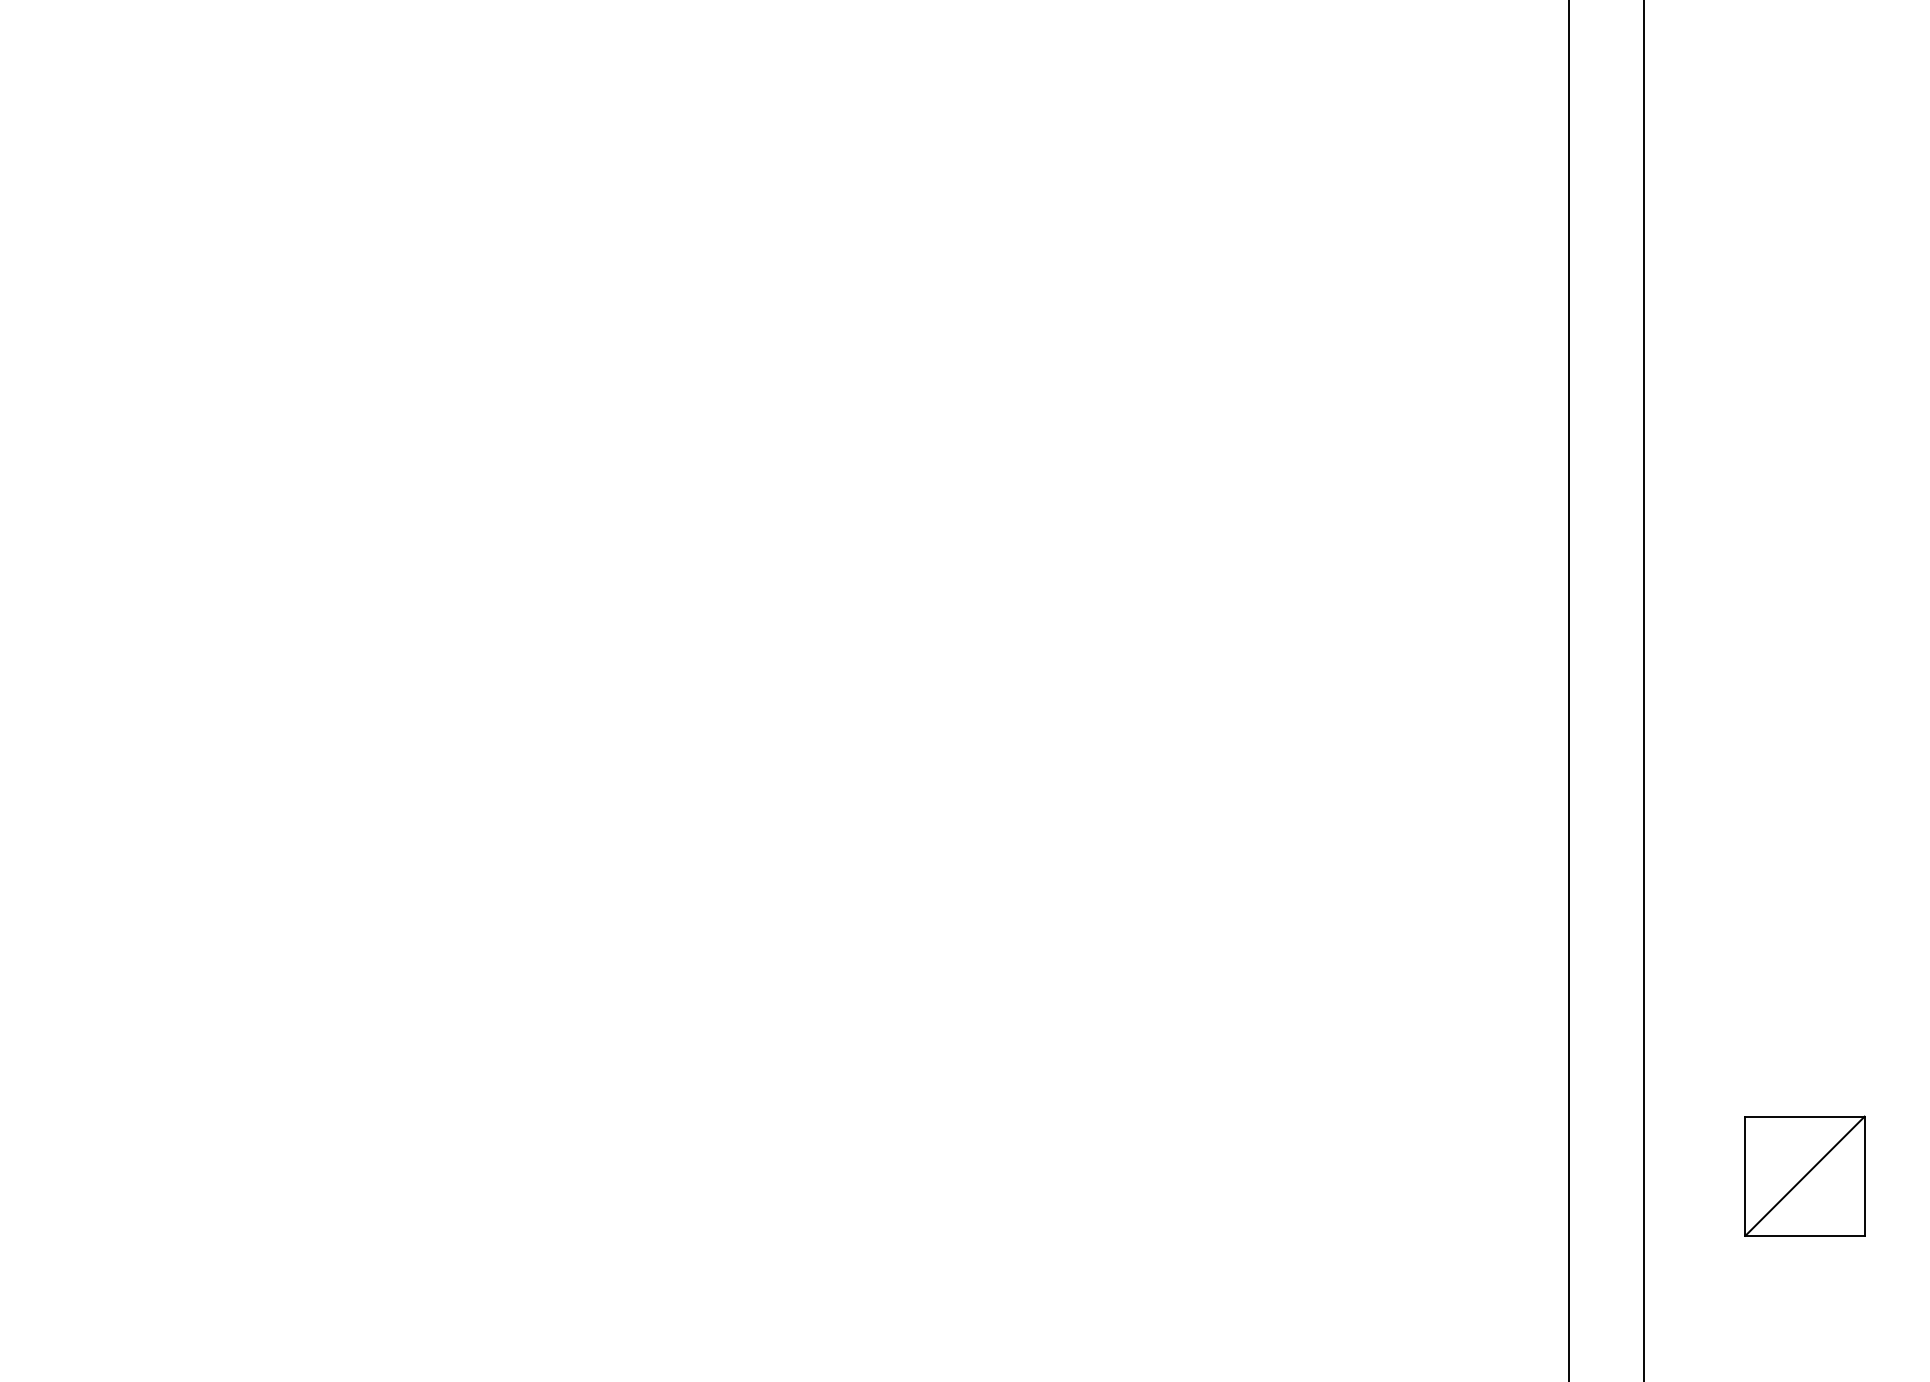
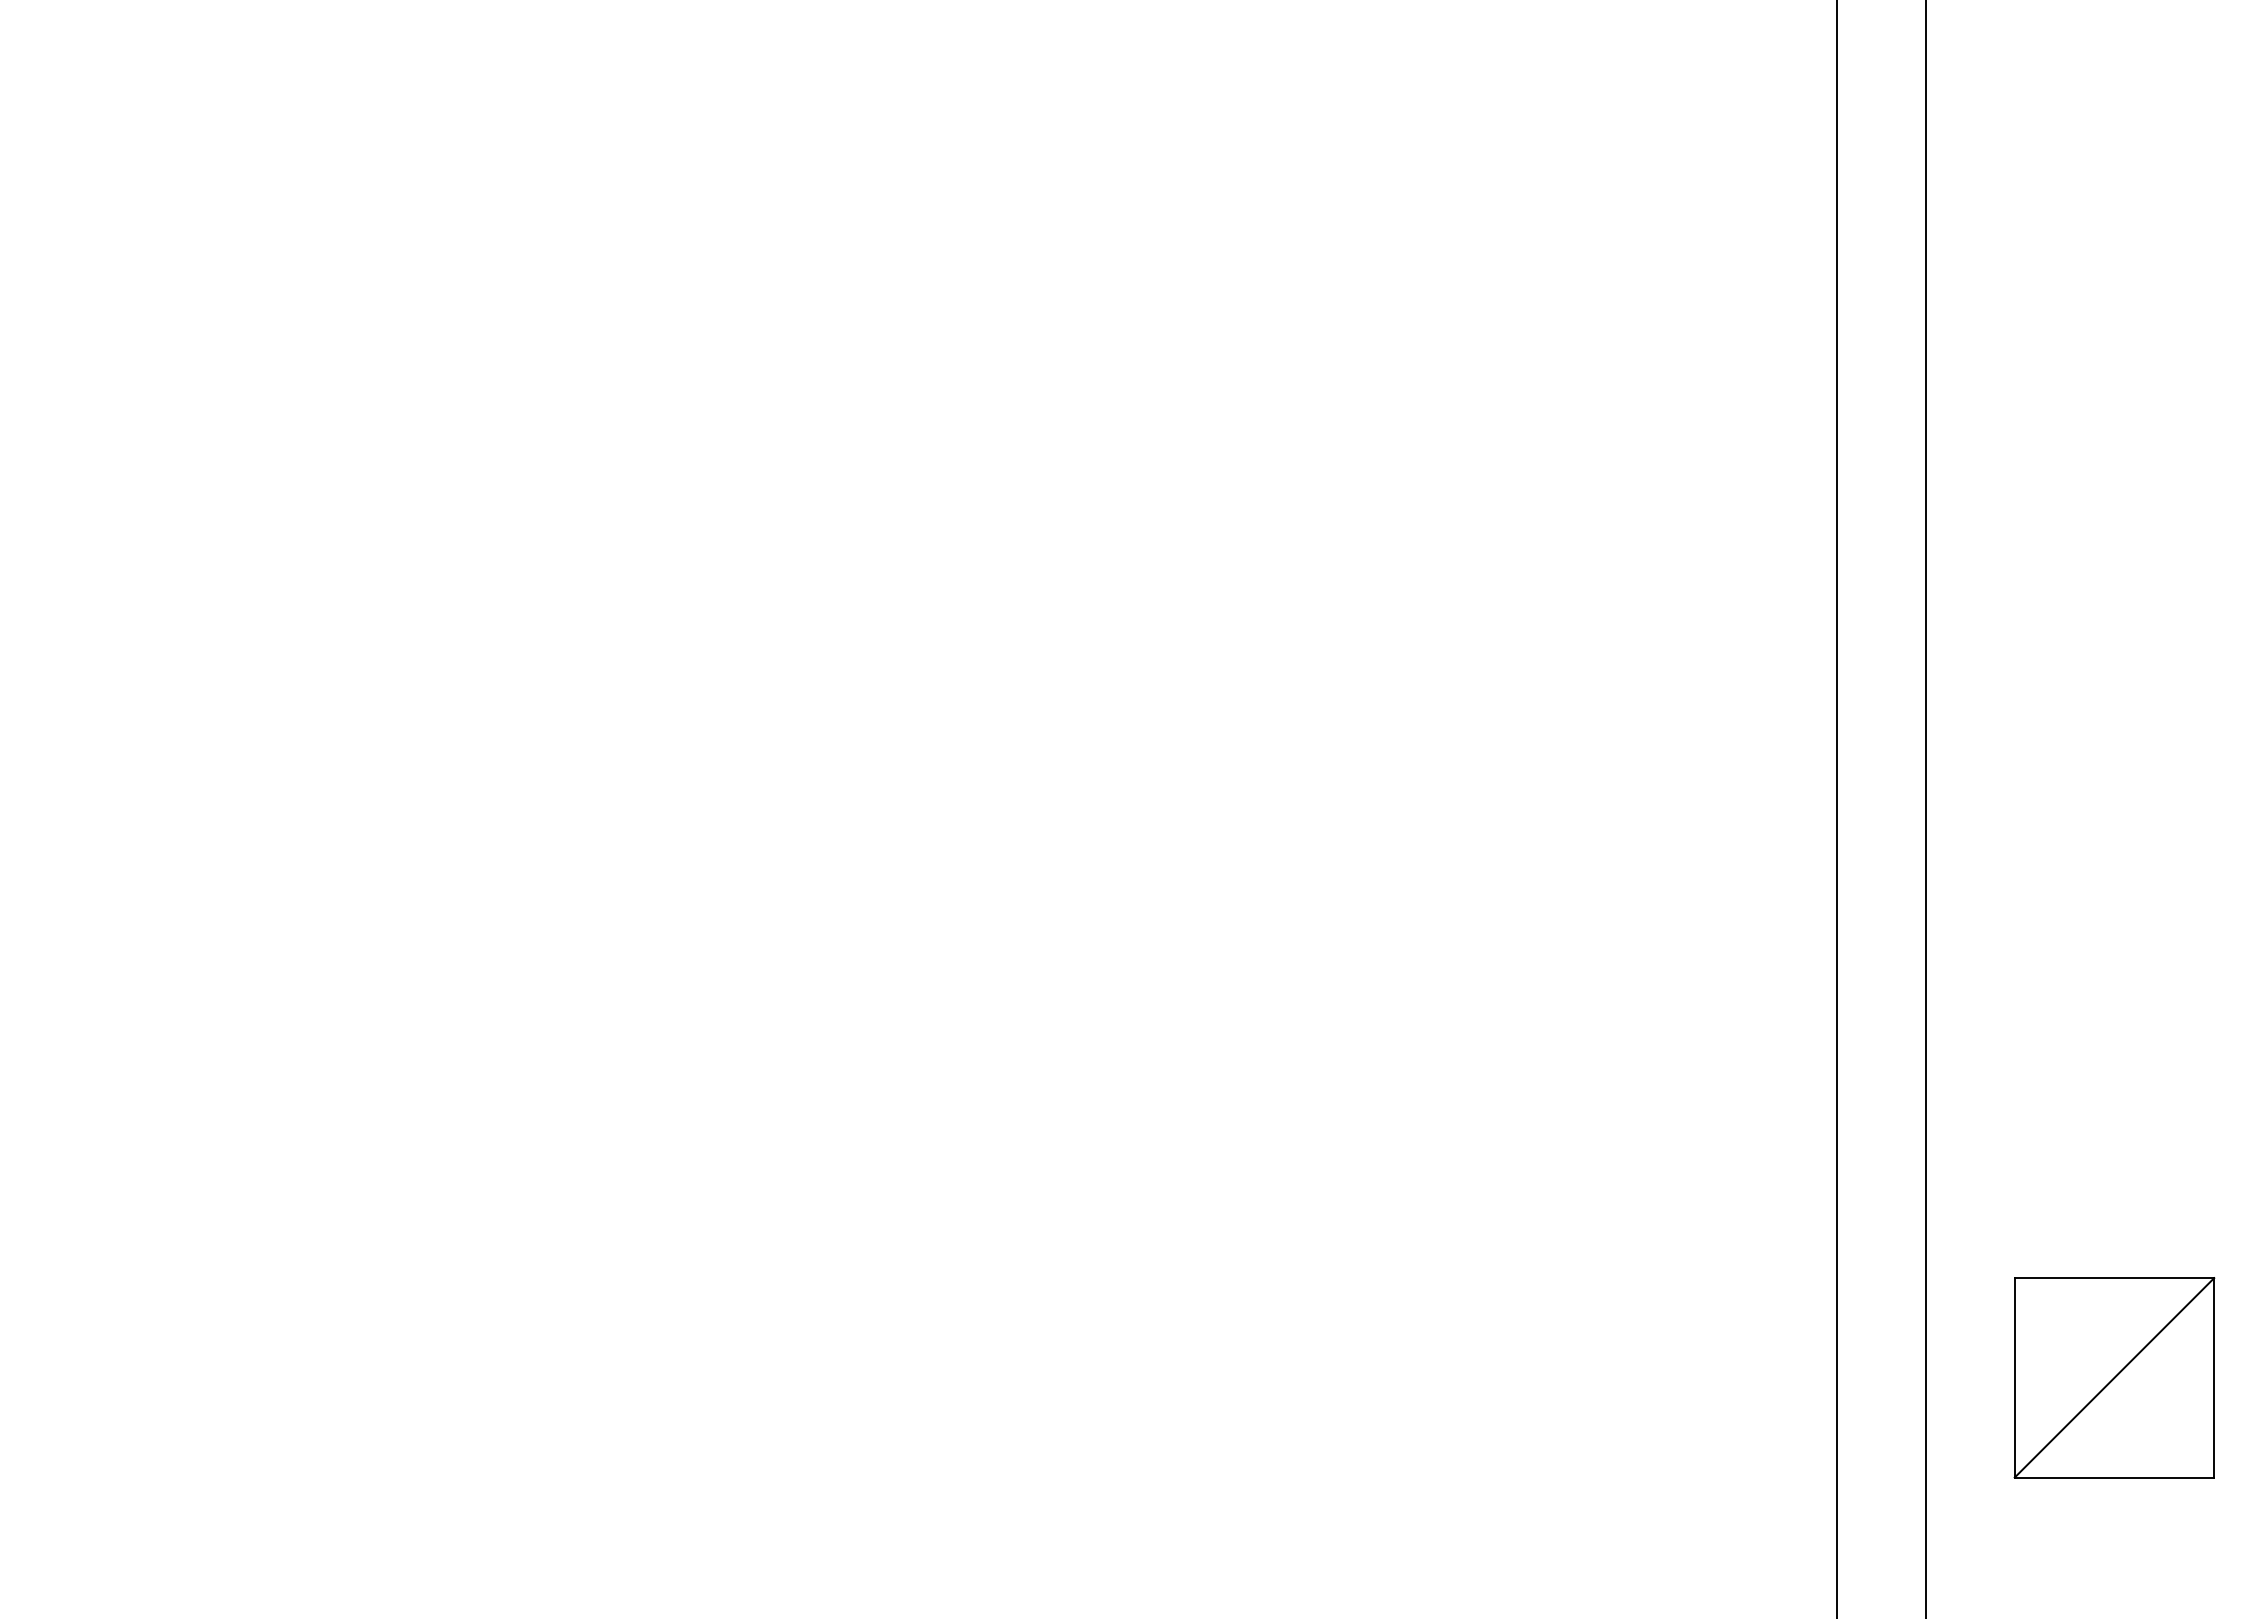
part: (1805, 1175) -> (2114, 1377), size x1.43

